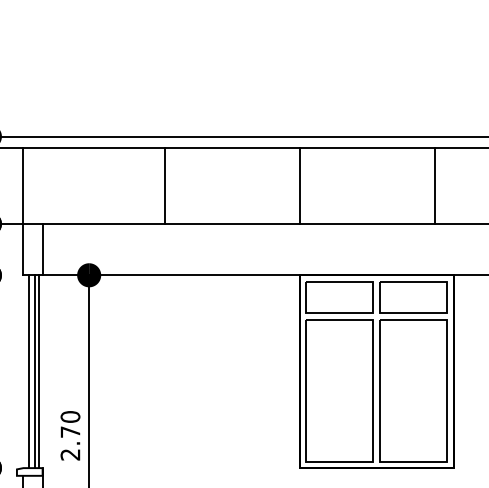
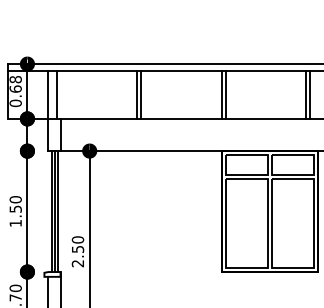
line: (36, 185) -> (56, 94), added
line: (171, 185) -> (141, 94), added
line: (305, 185) -> (225, 94), added
line: (441, 185) -> (310, 94), added
text: (71, 432) -> (78, 249), 2.70 -> 2.50

